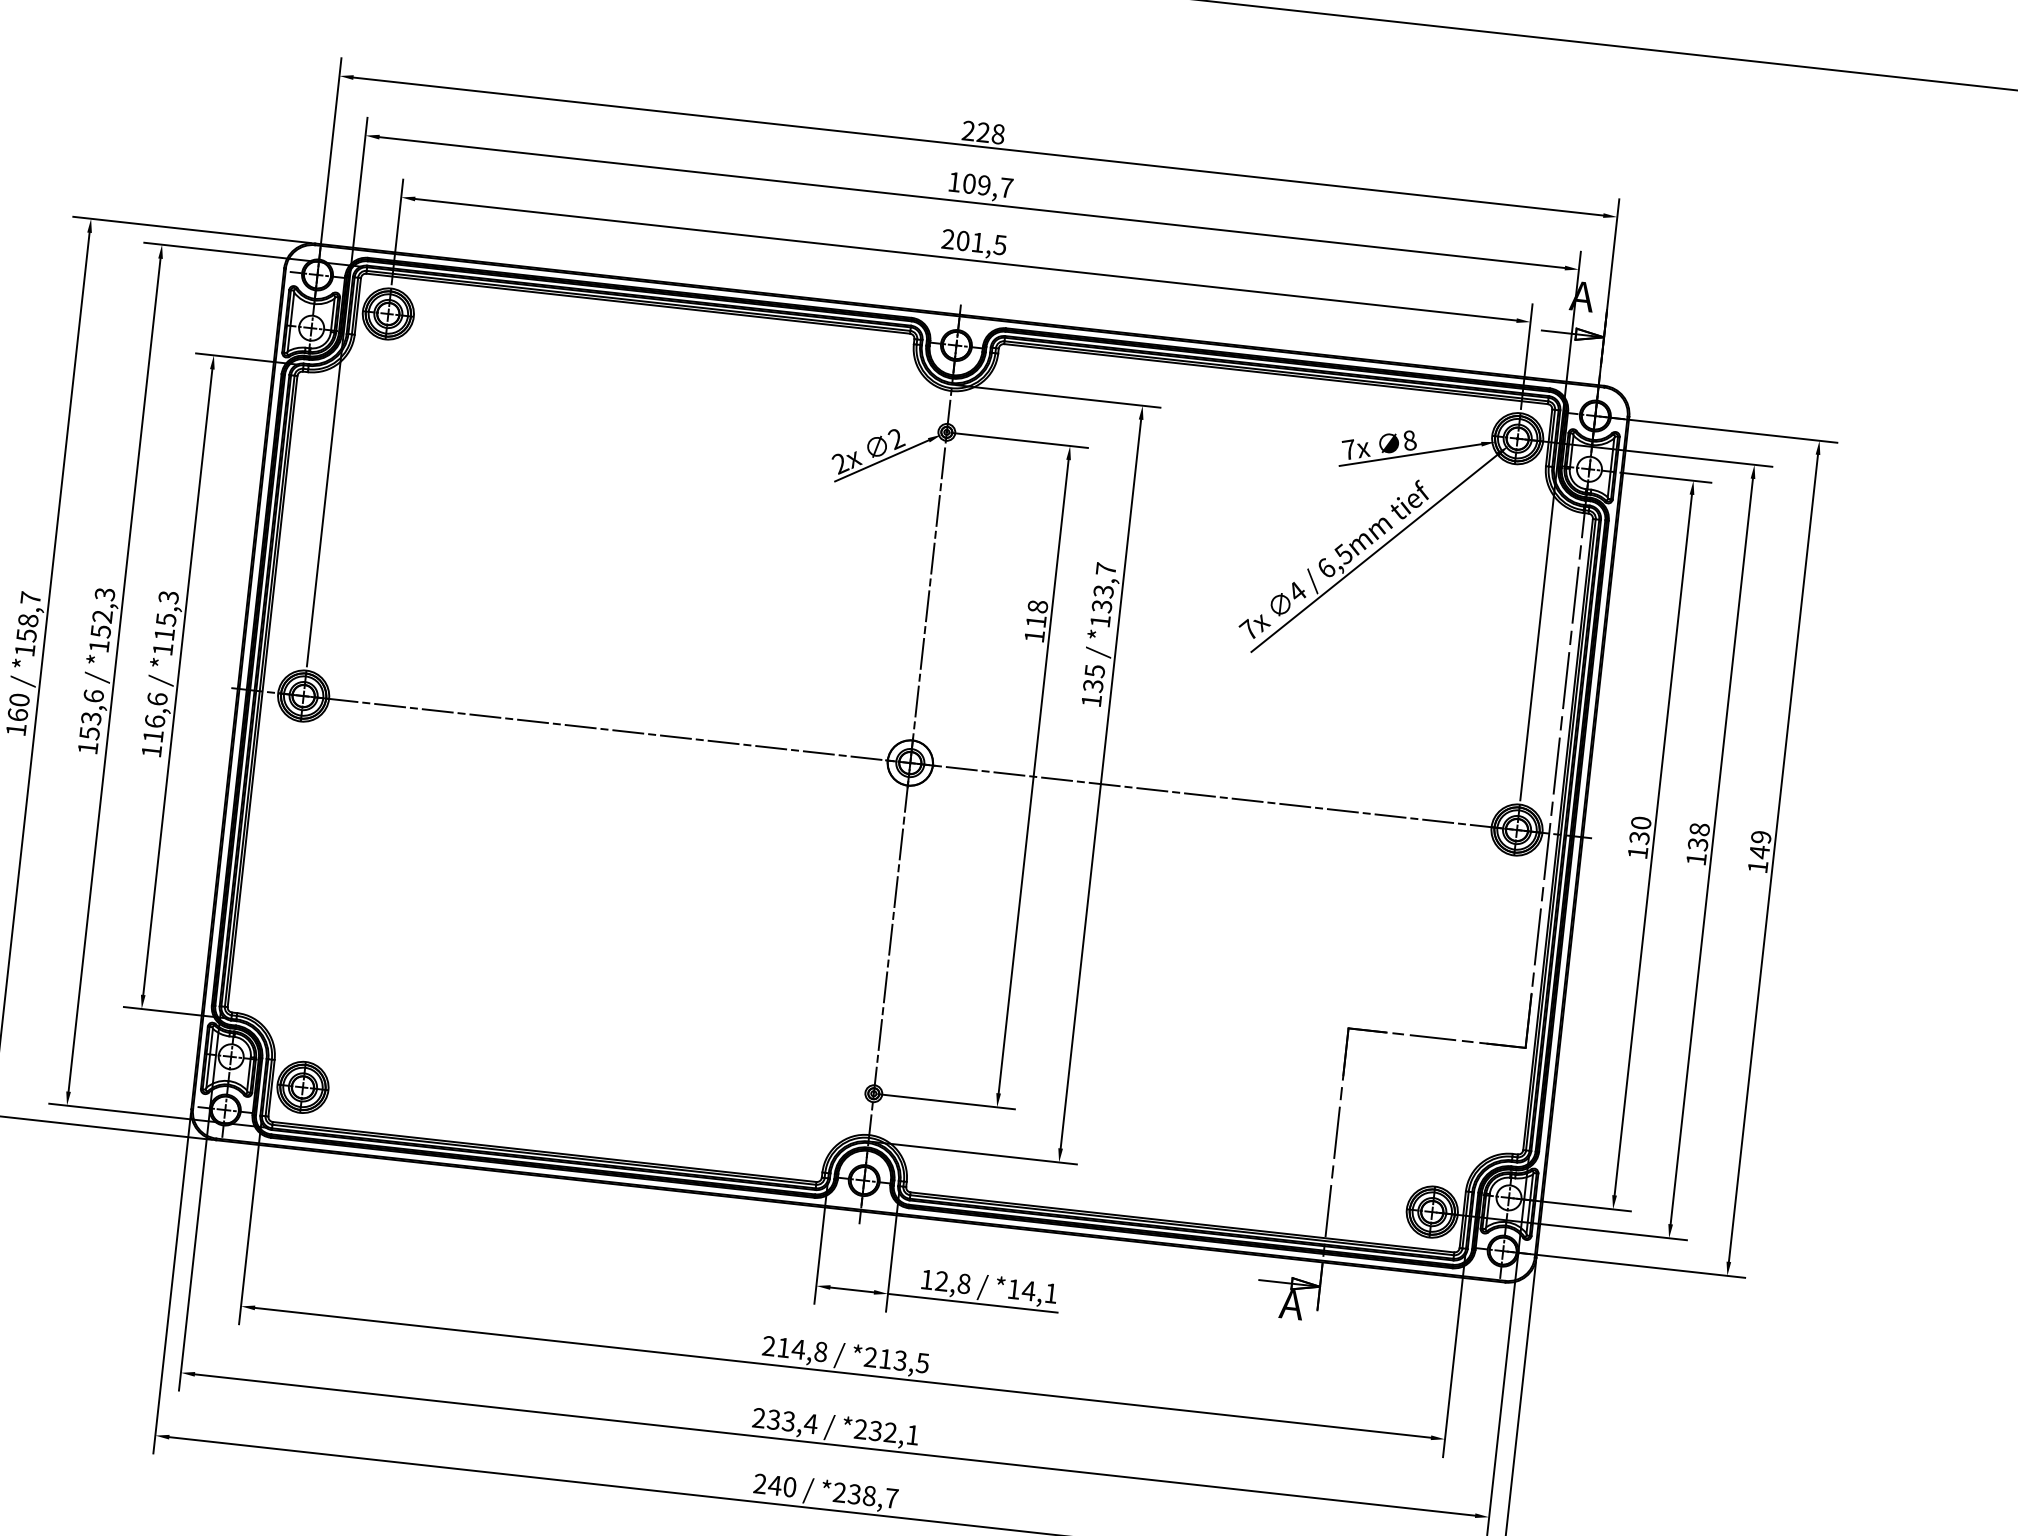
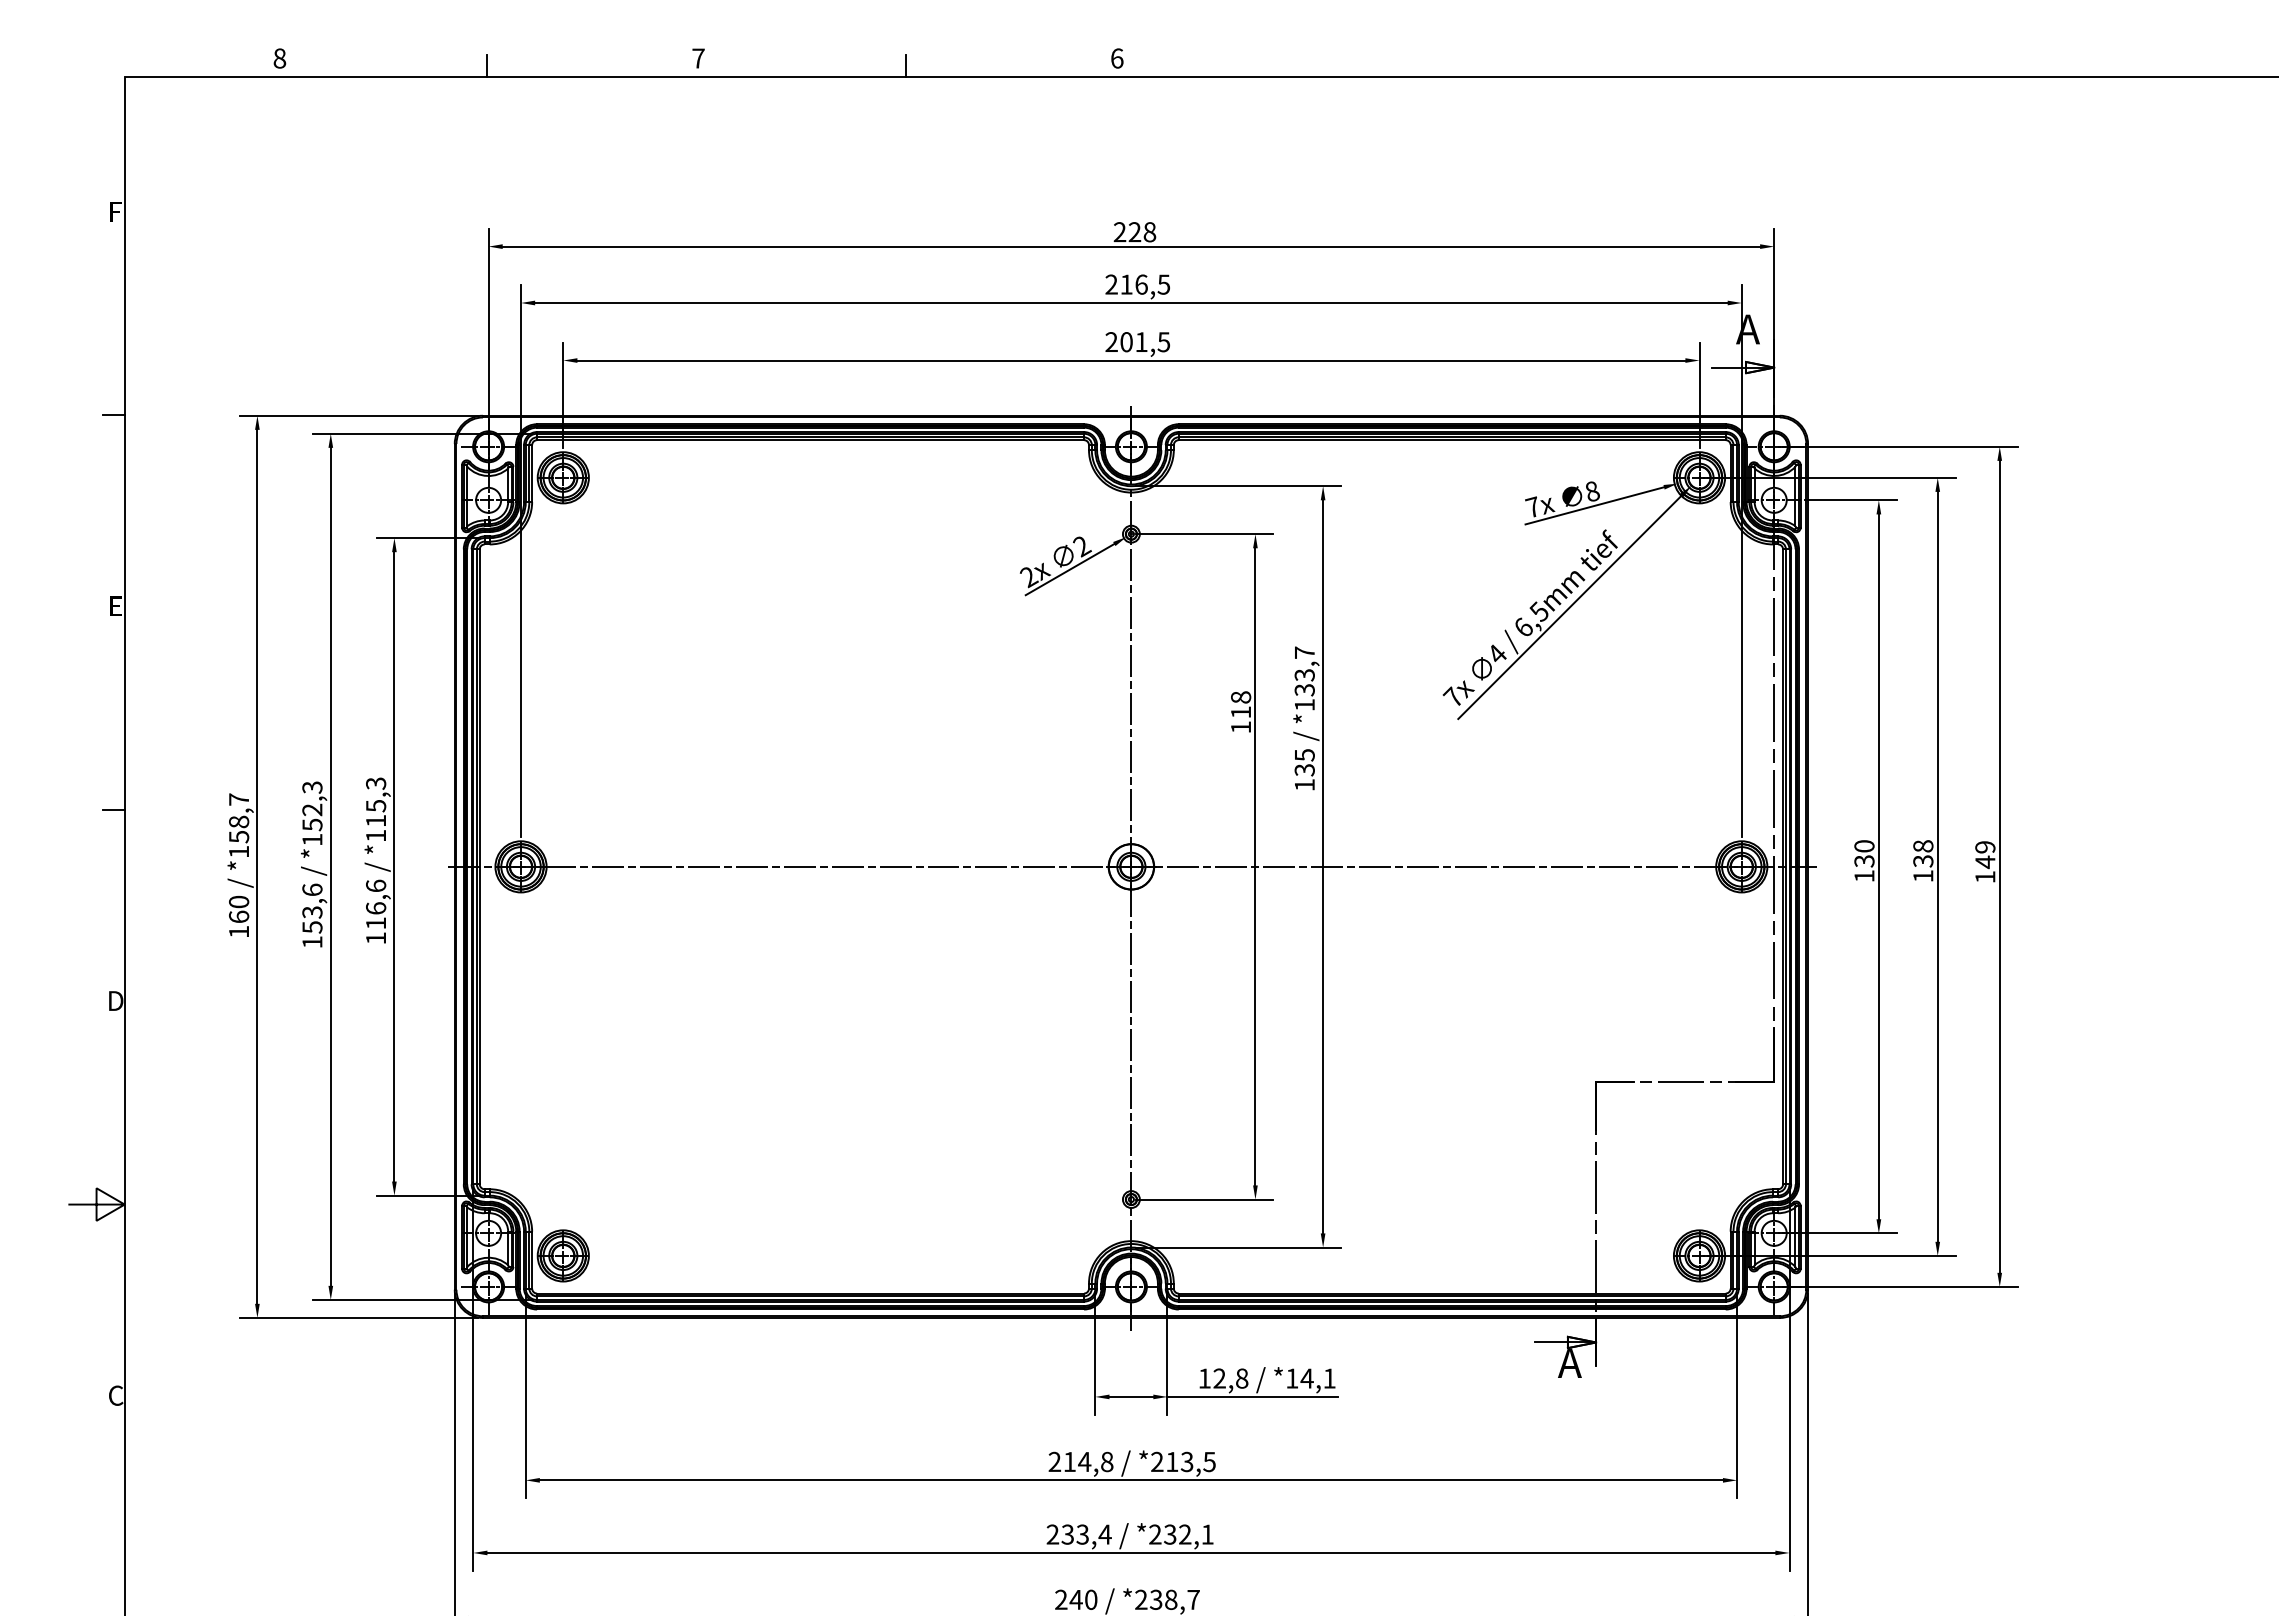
text: (980, 184) -> (1137, 284), 109,7 -> 216,5

